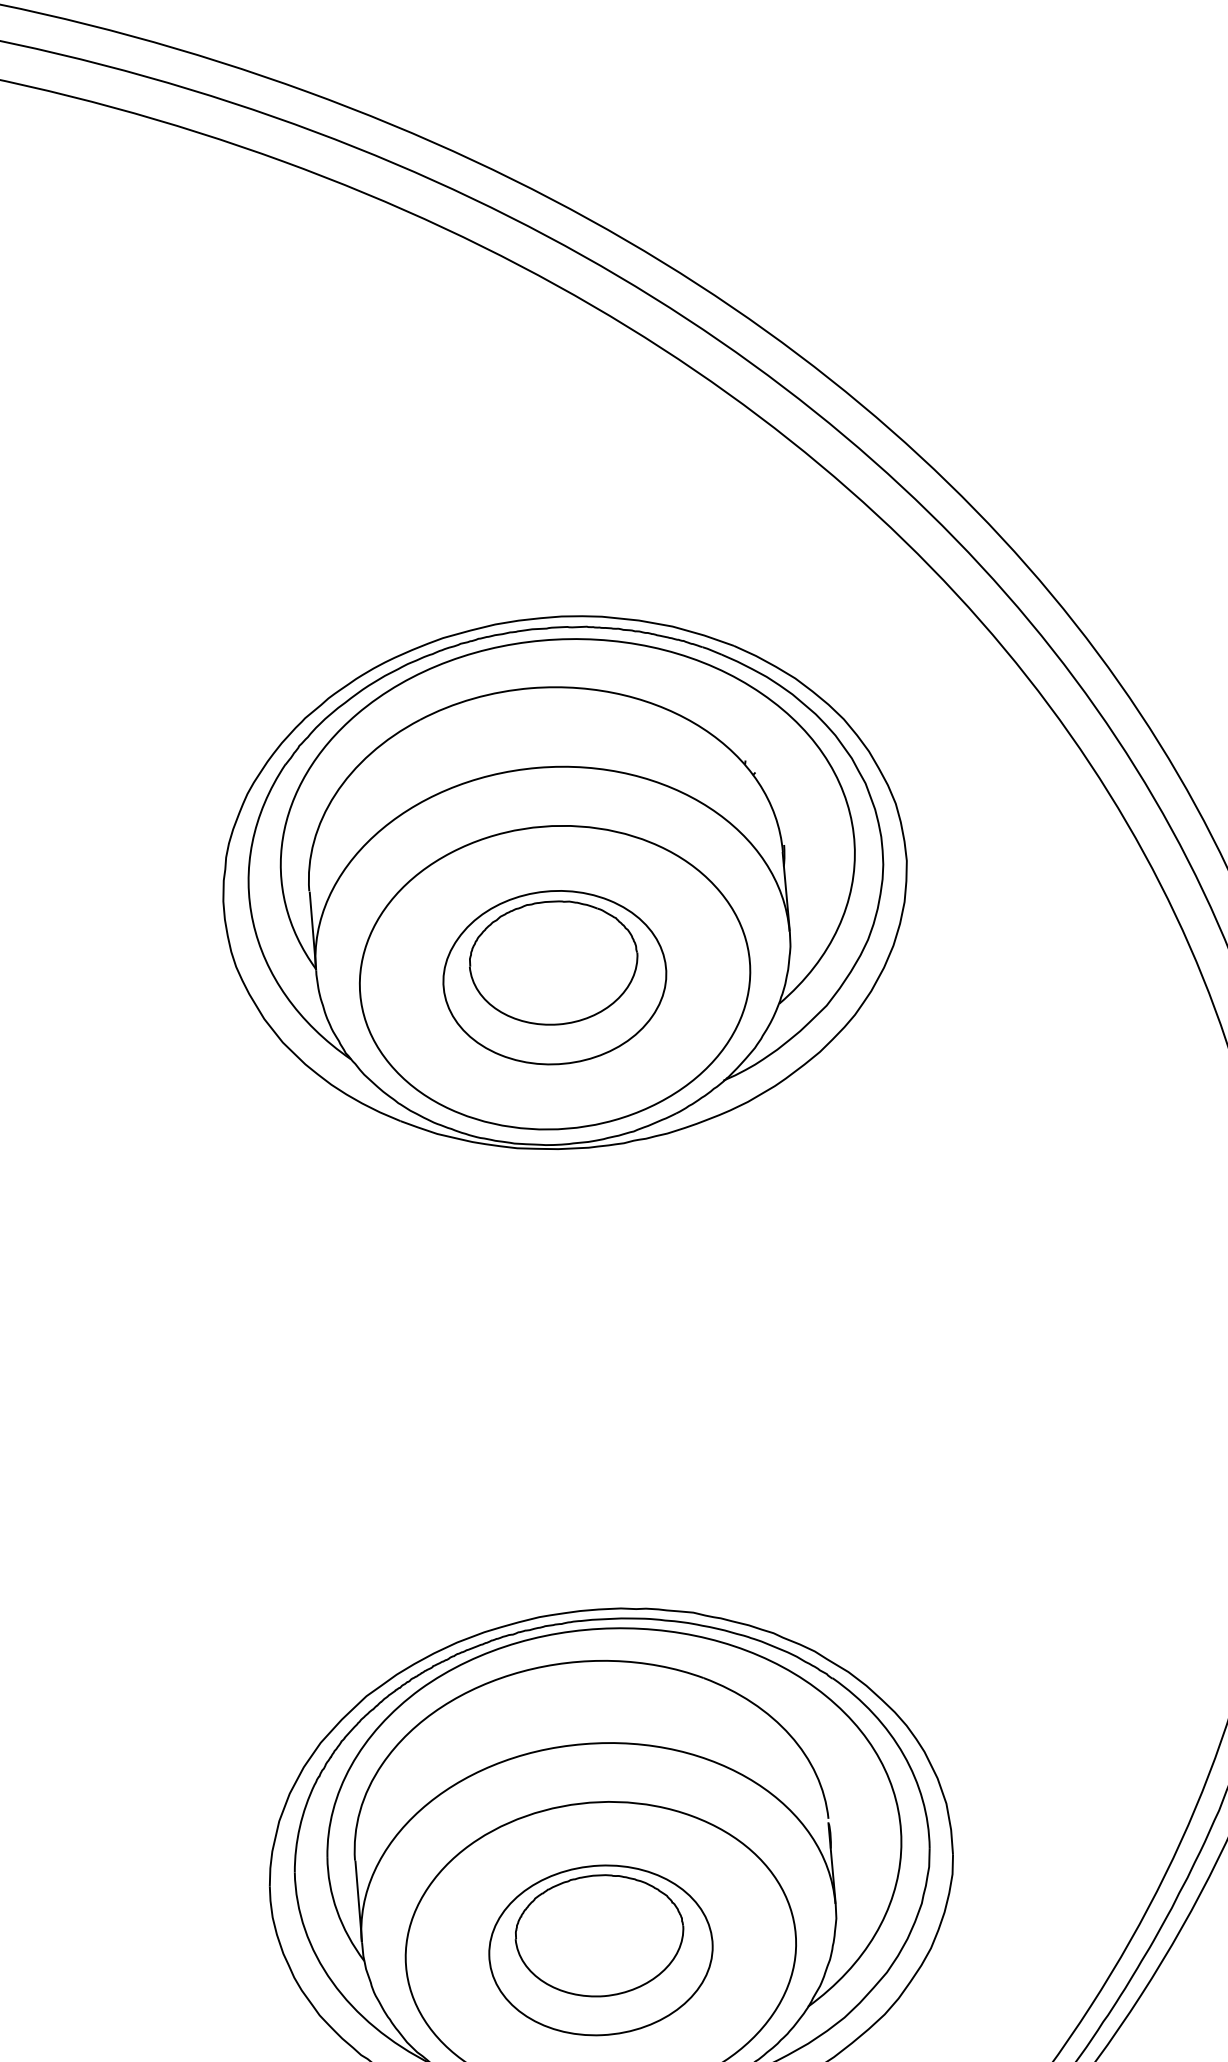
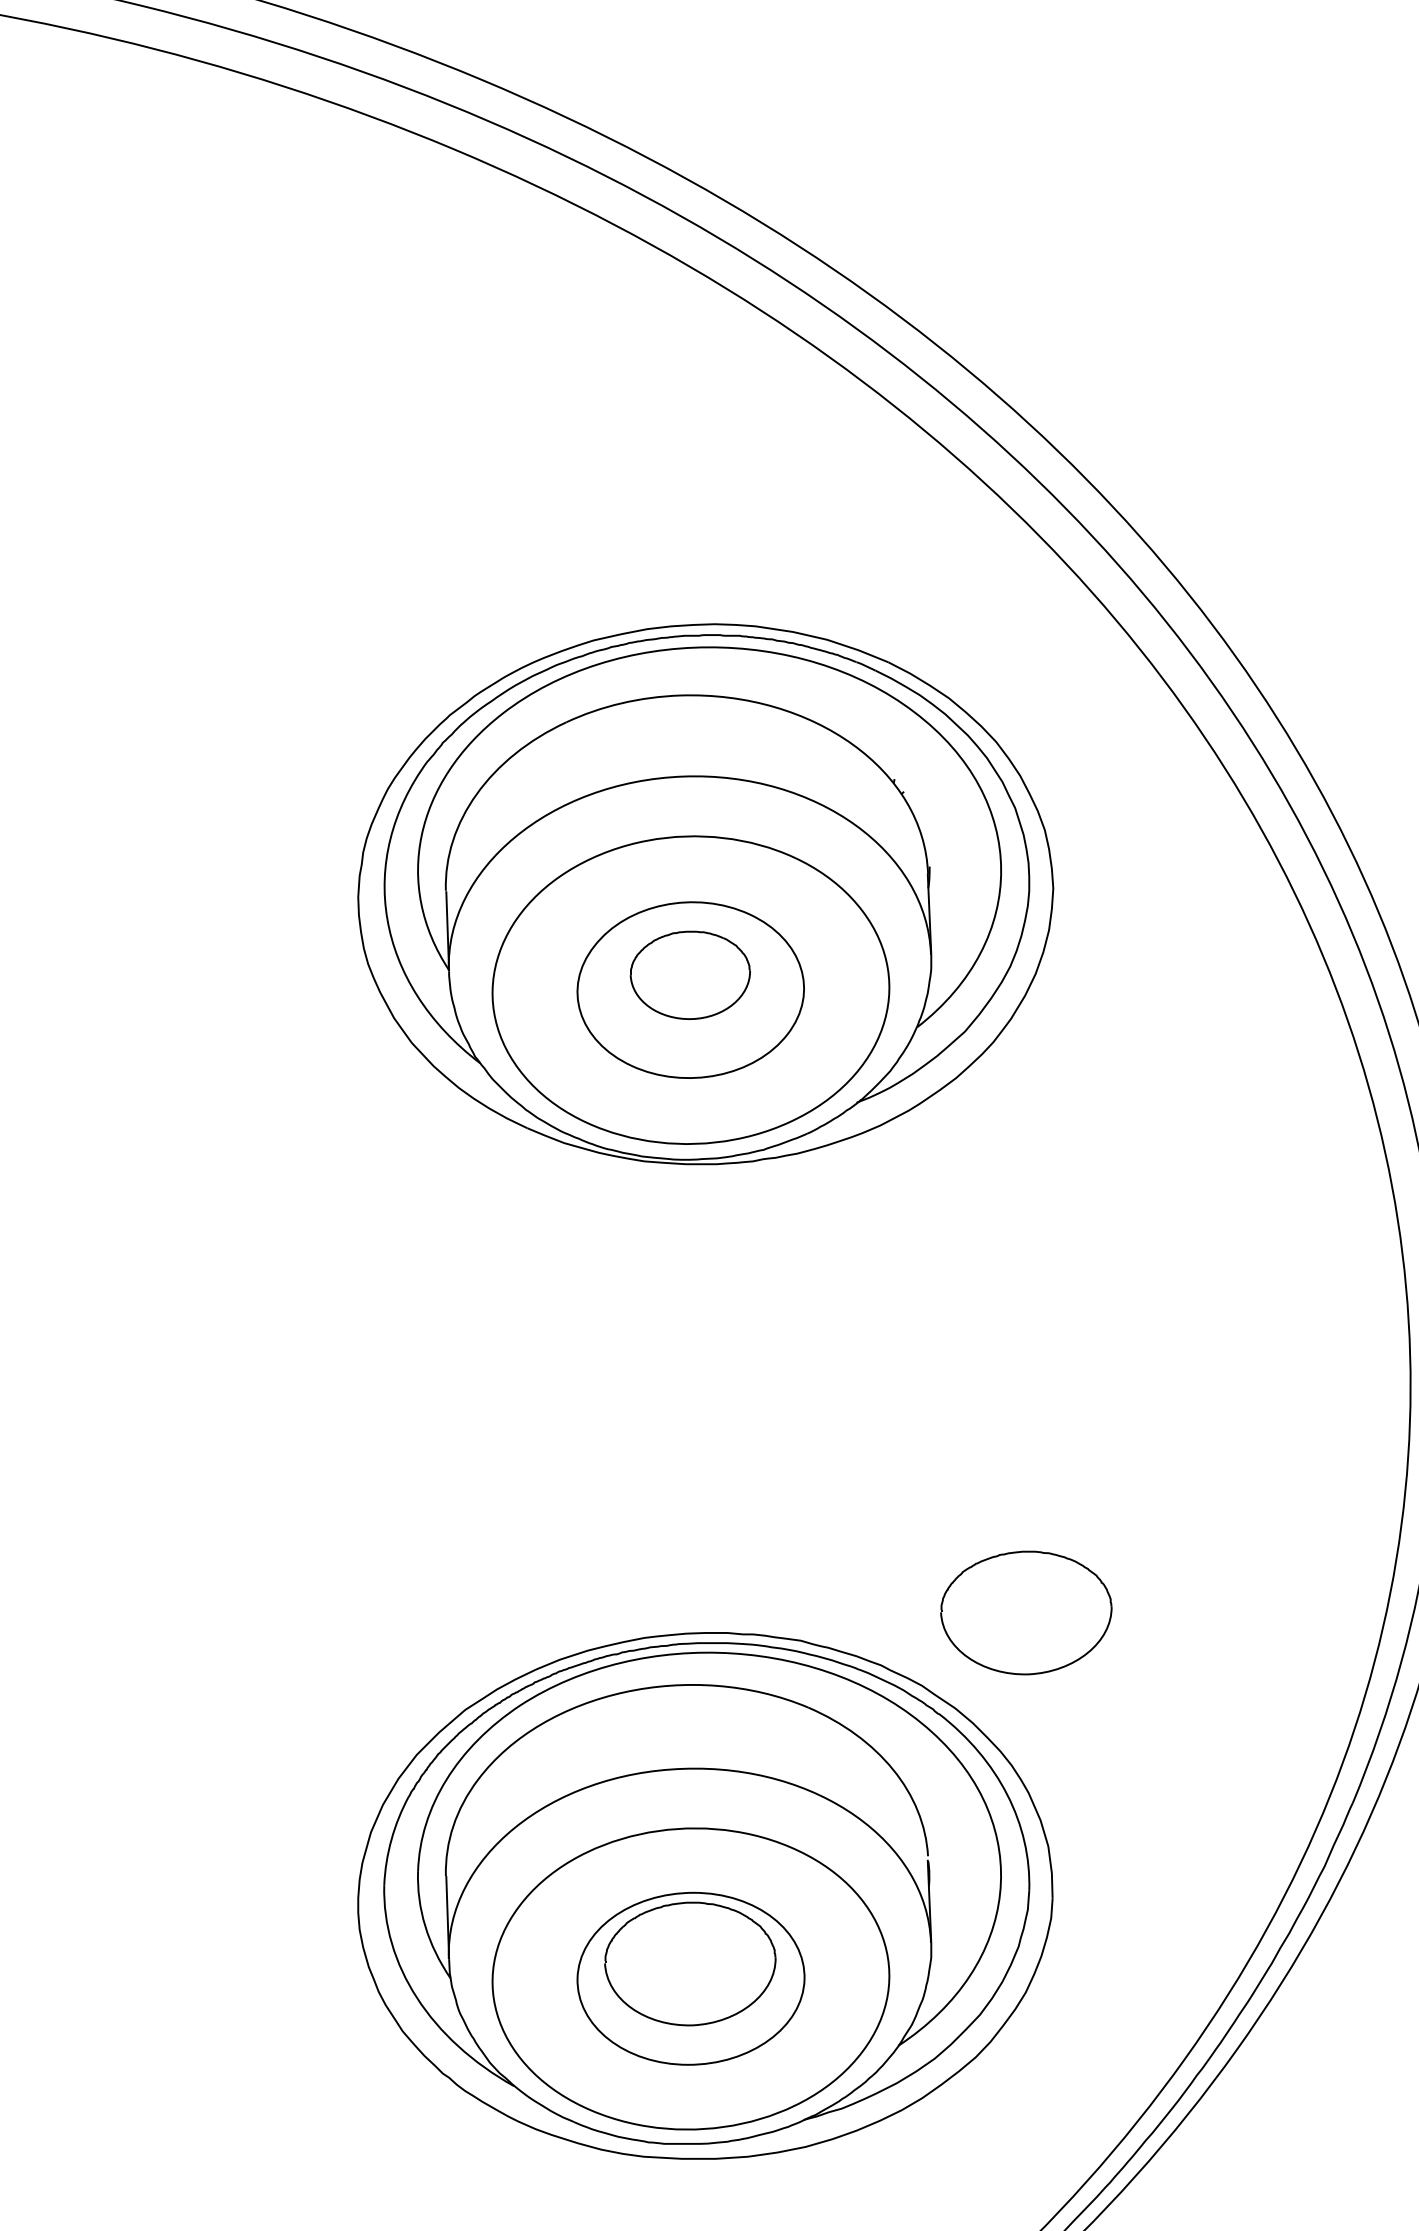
part: (553, 963) -> (690, 975), size x0.7
part: (914, 1574) -> (1026, 1612), added

